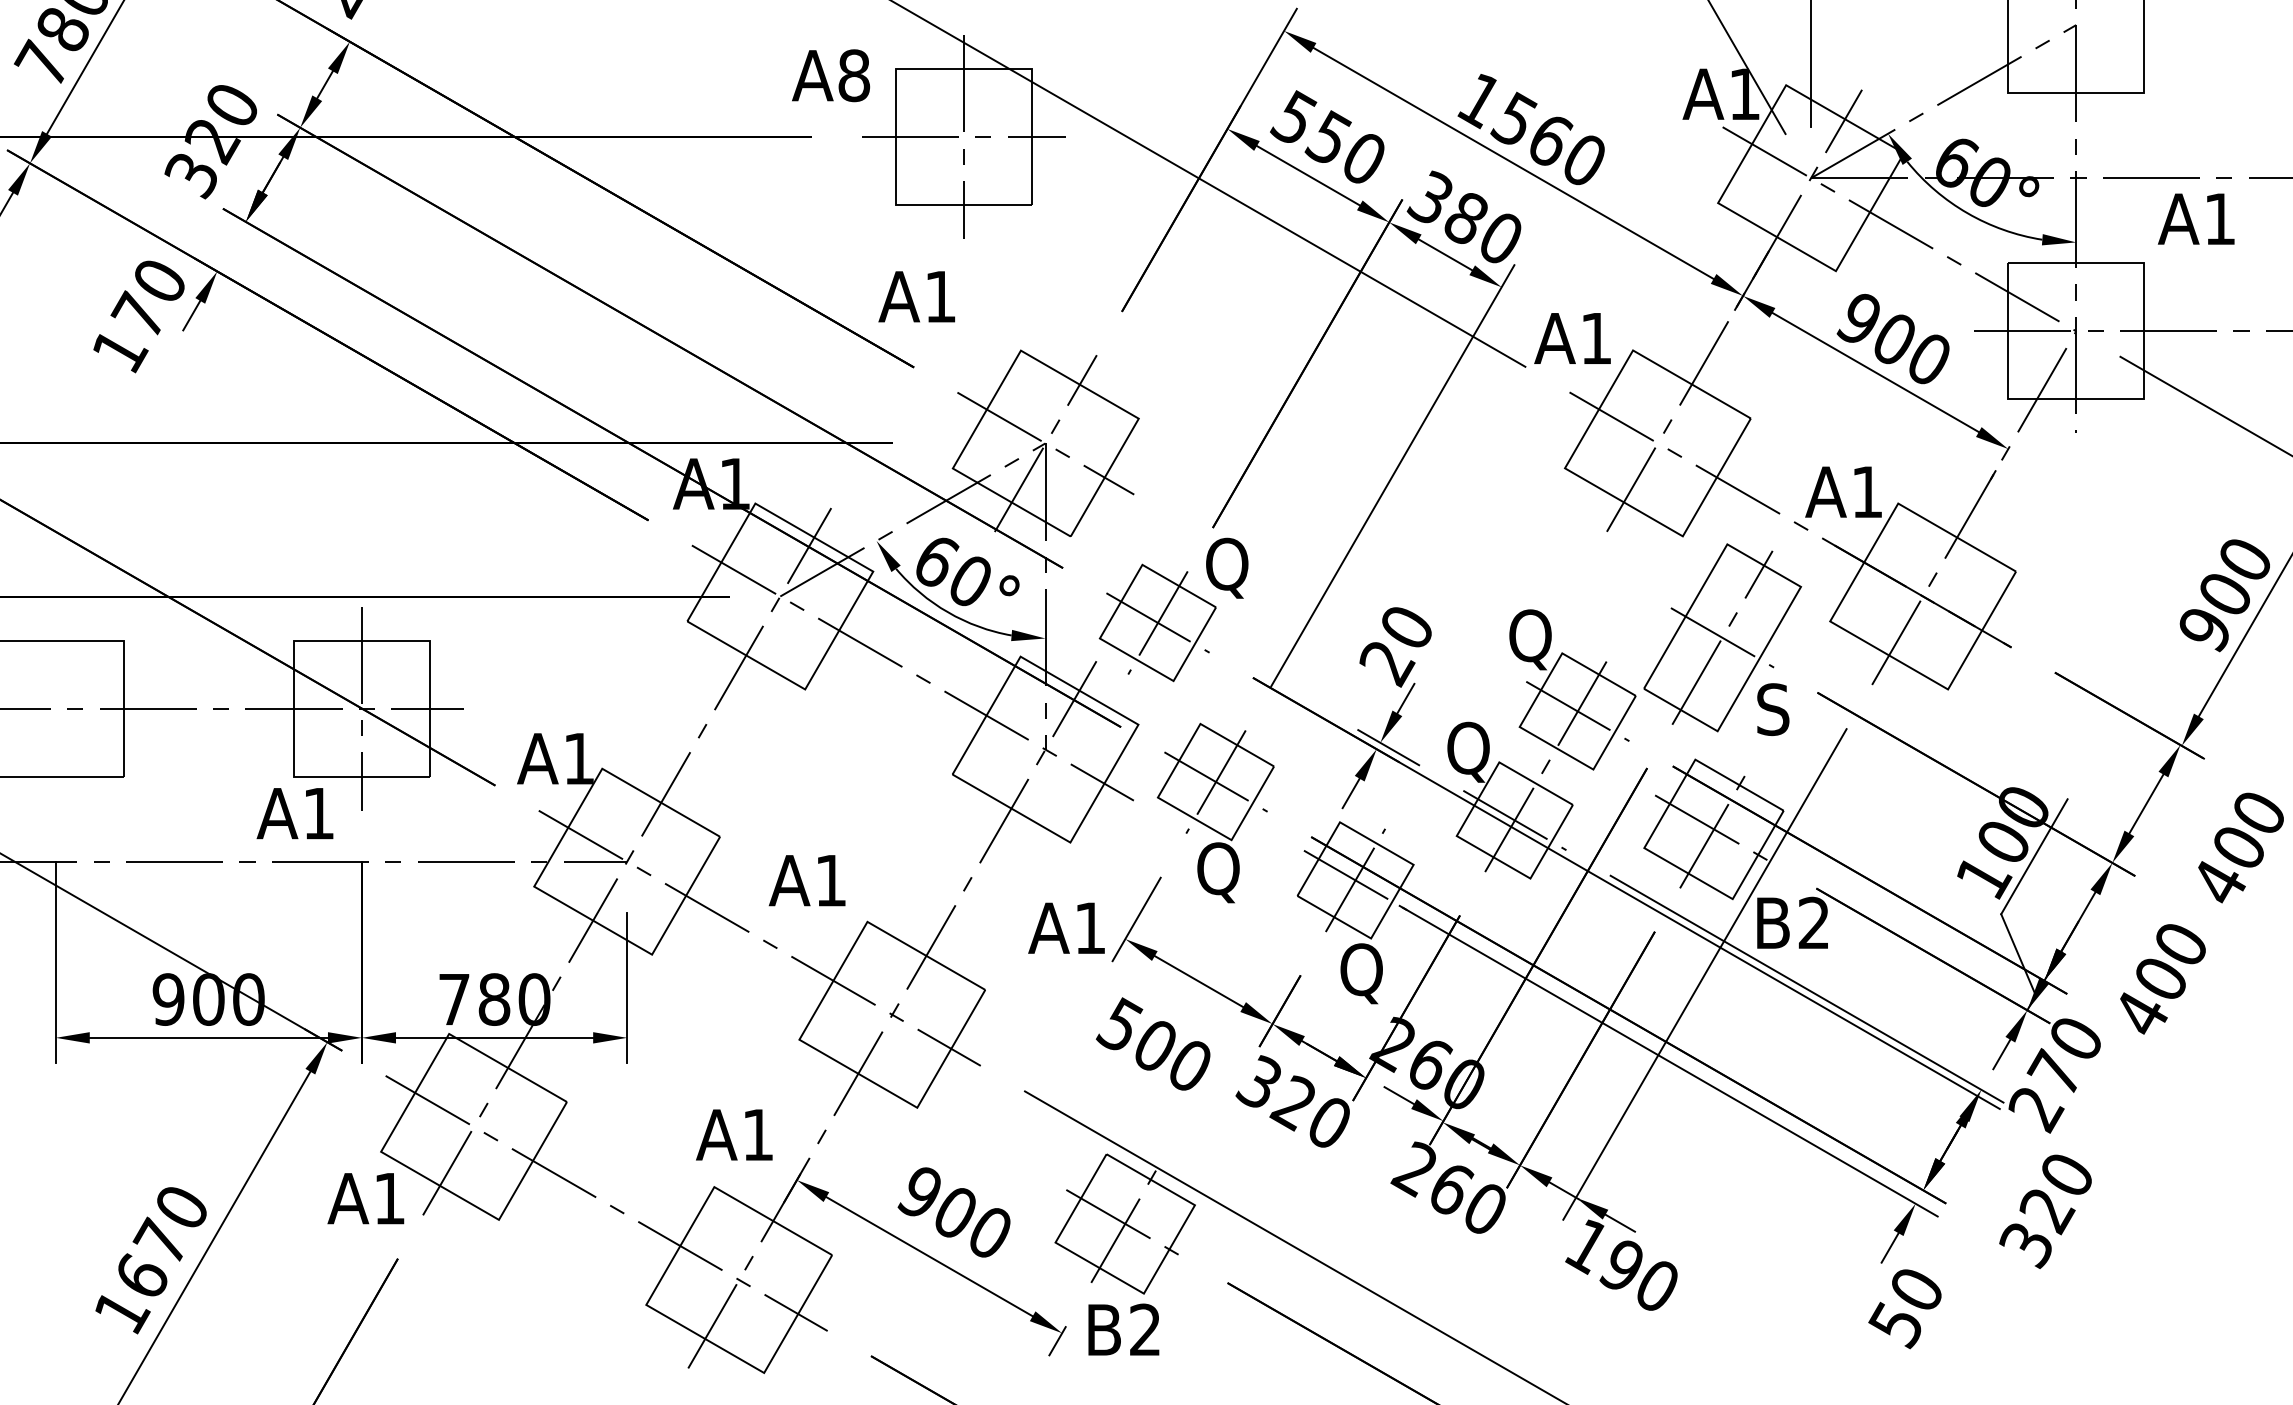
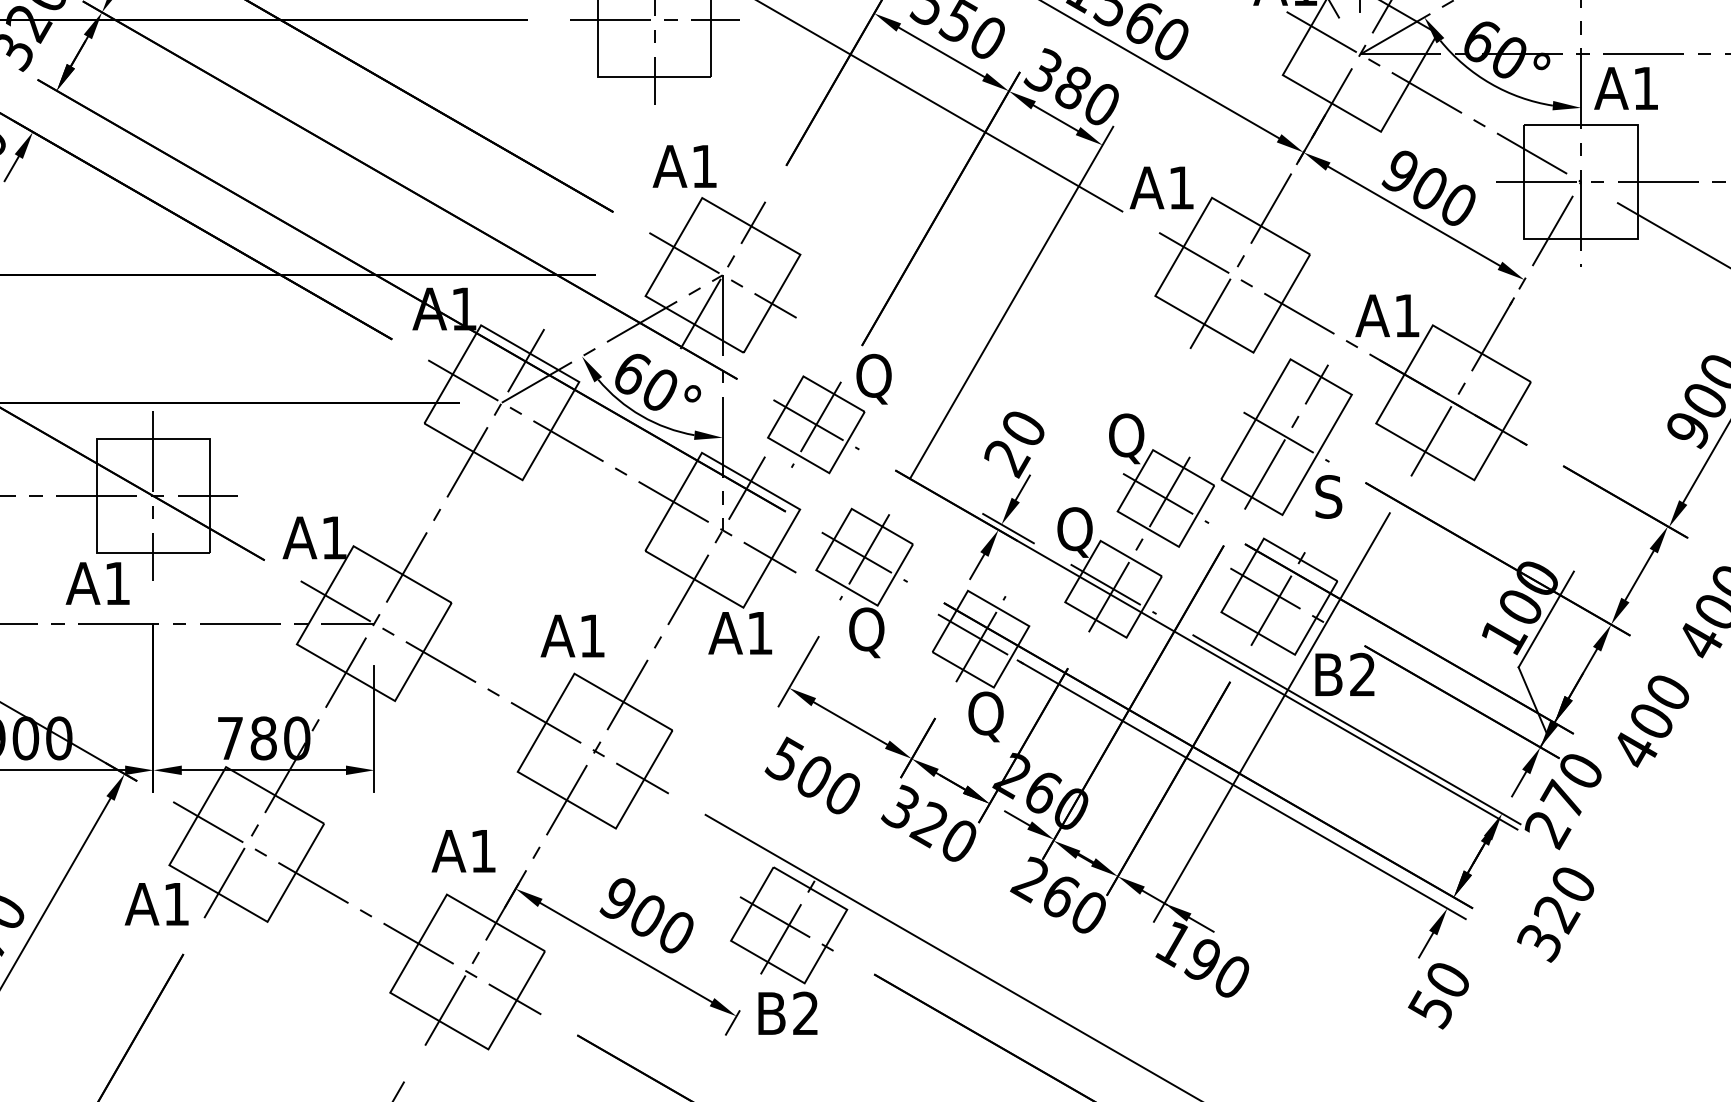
text: (2195, 218) -> (1625, 87), moved
text: (916, 296) -> (684, 166), moved
text: (806, 880) -> (571, 635), moved
text: (1066, 927) -> (740, 632), moved

